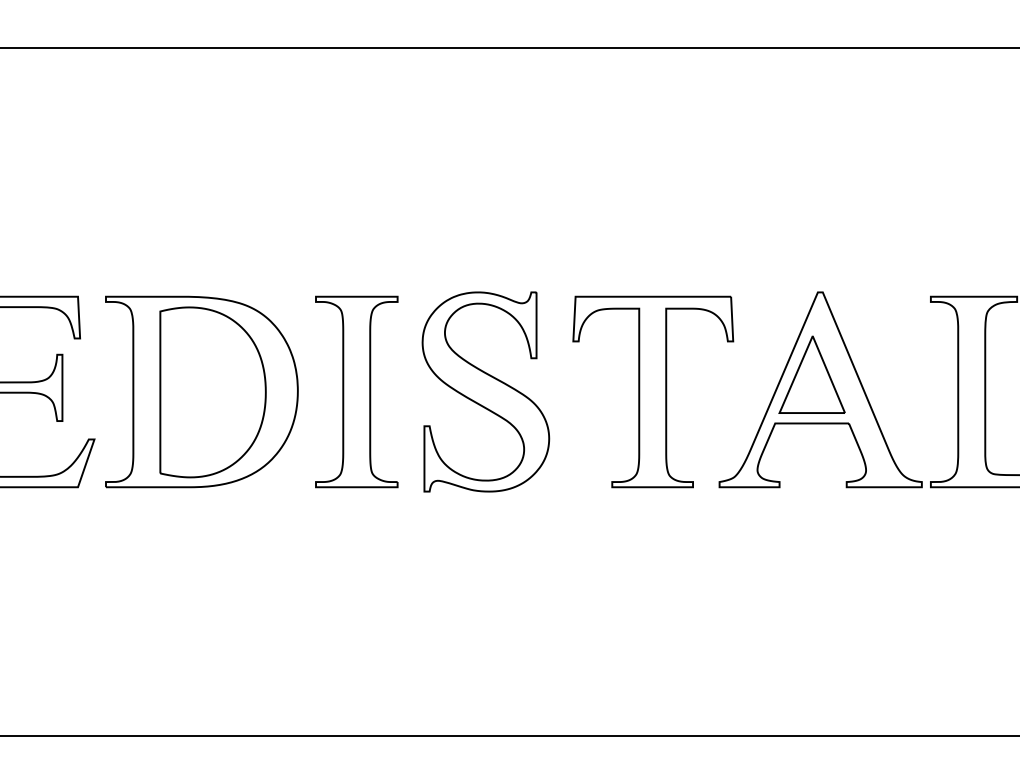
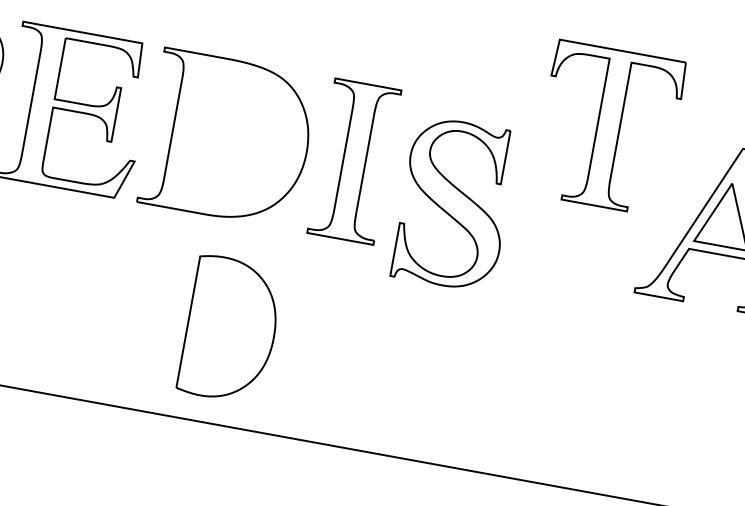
part: (485, 391) -> (454, 203), moved
part: (653, 391) -> (609, 127), moved
part: (212, 392) -> (230, 329), moved

